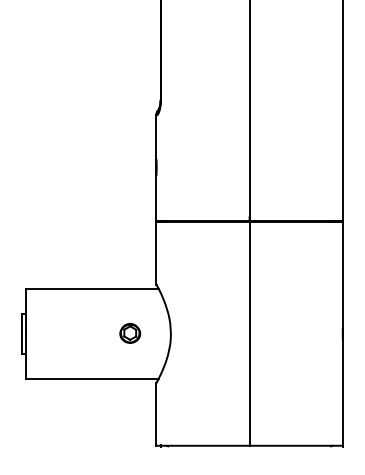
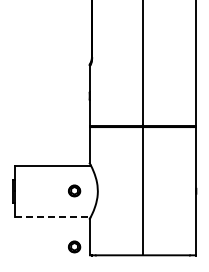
line: (93, 378) -> (53, 216), solid -> dashed
part: (130, 430) -> (74, 246), added

